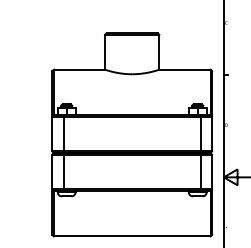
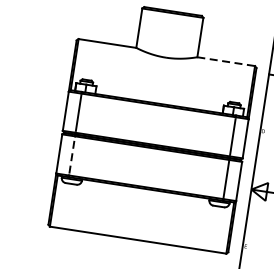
line: (184, 69) -> (225, 61), solid -> dashed
line: (63, 171) -> (71, 155), solid -> dashed

